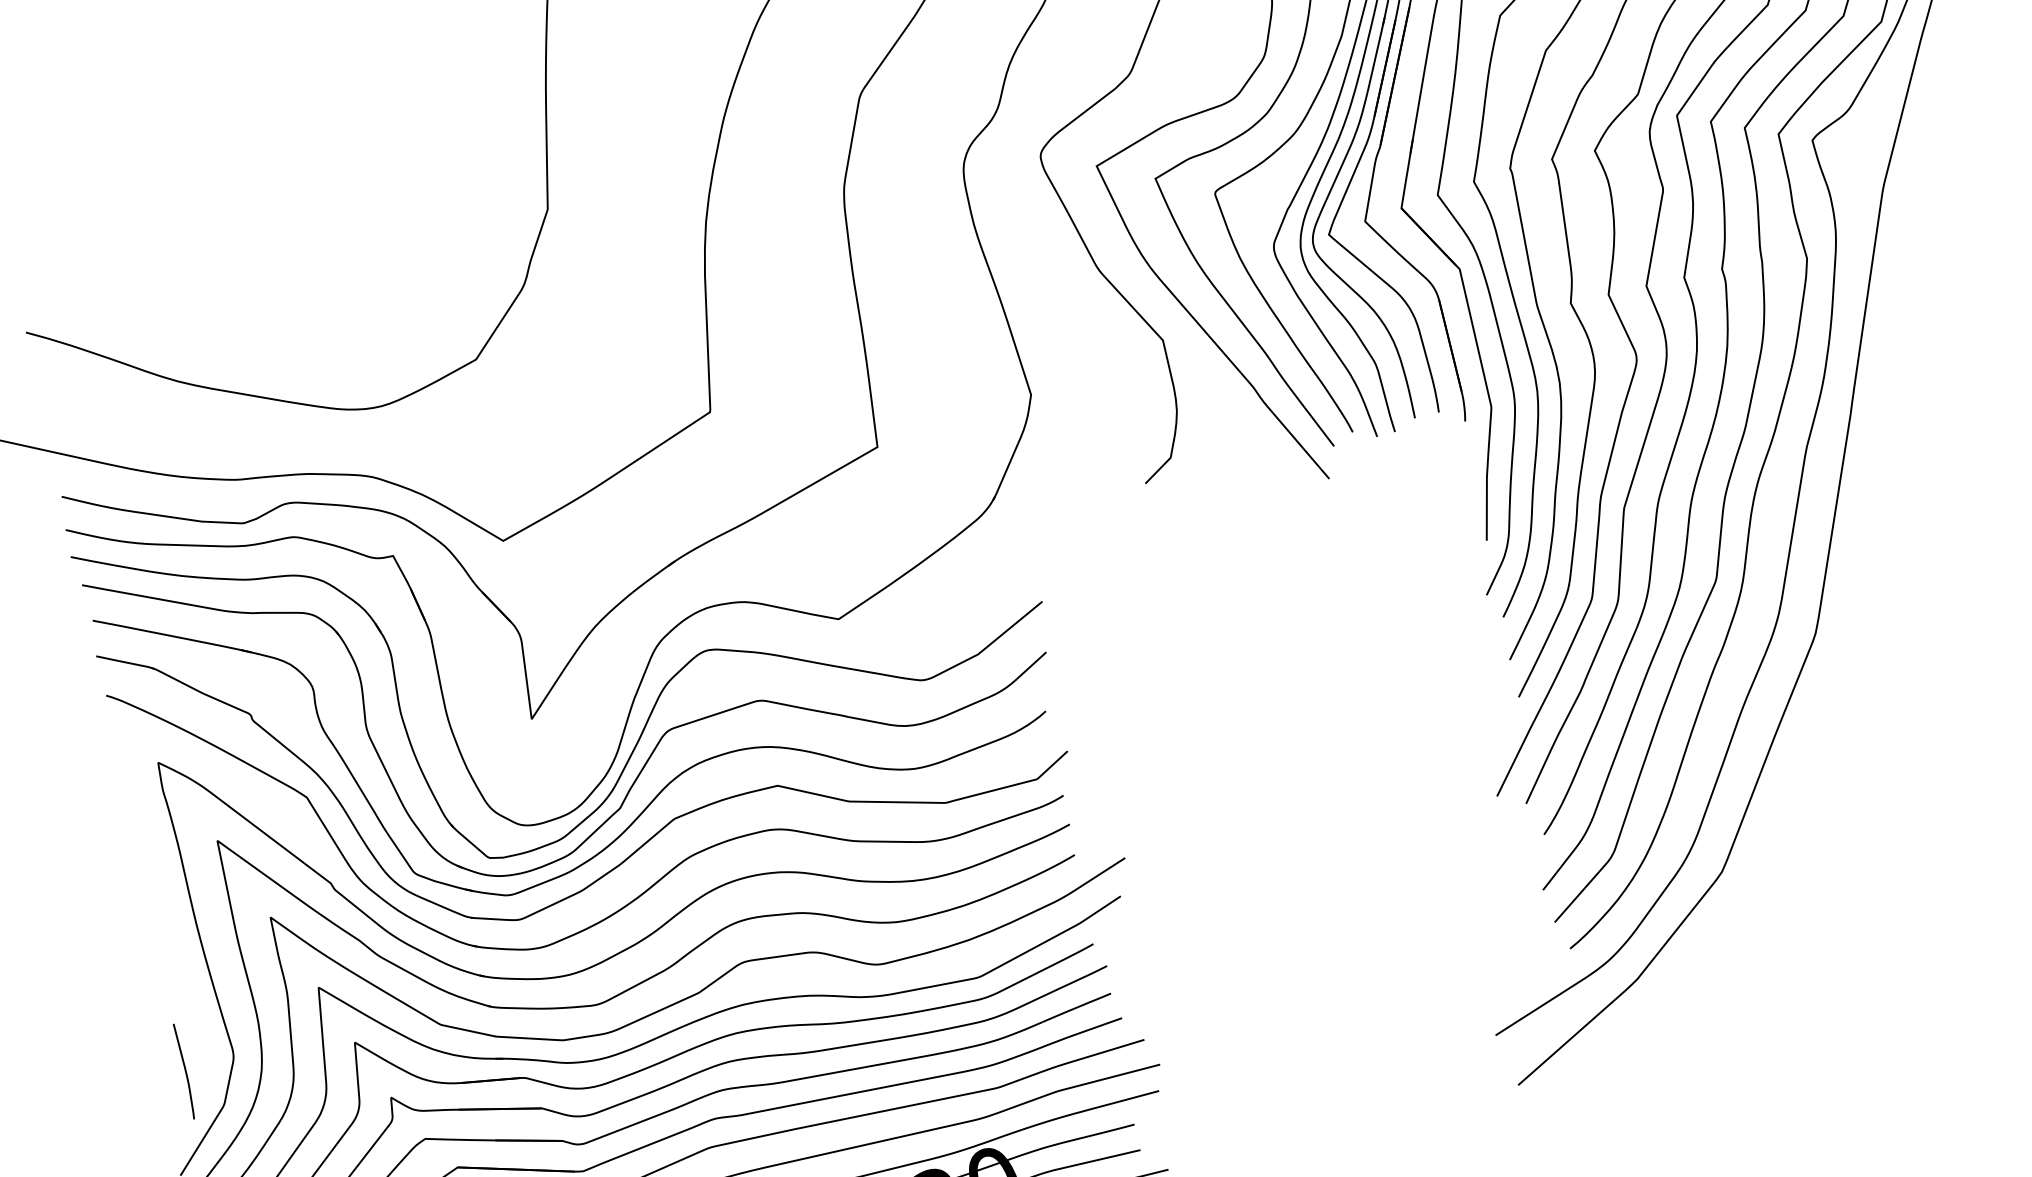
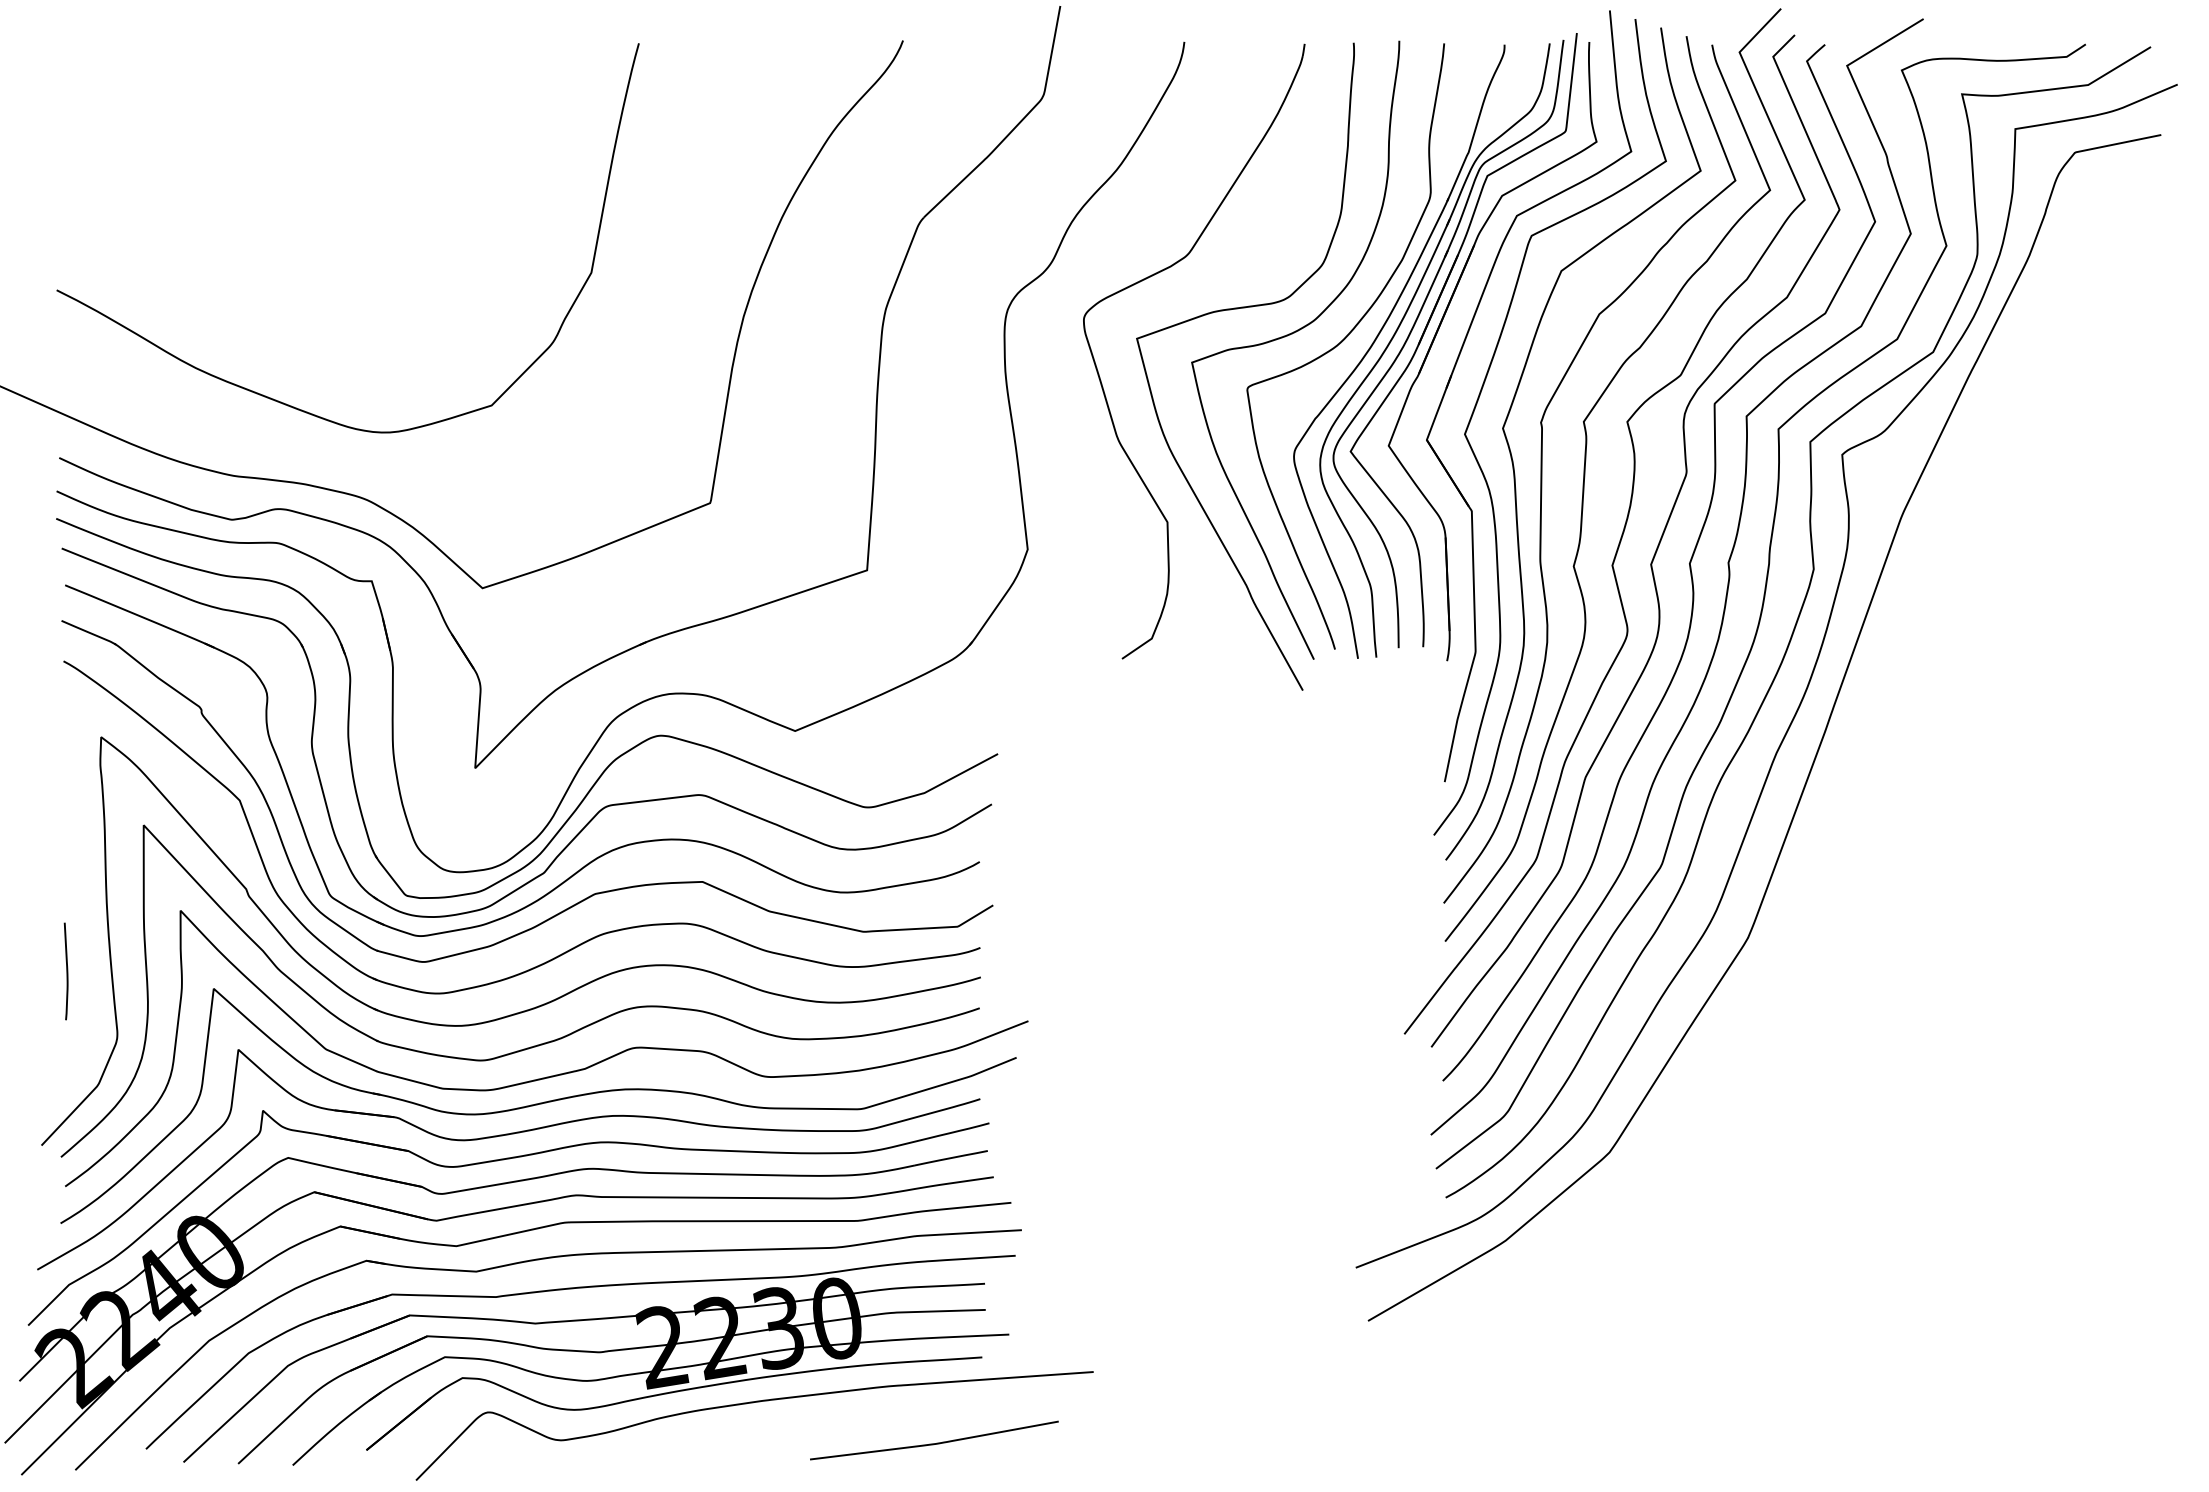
curve: (184, 1071) -> (66, 971), moved

